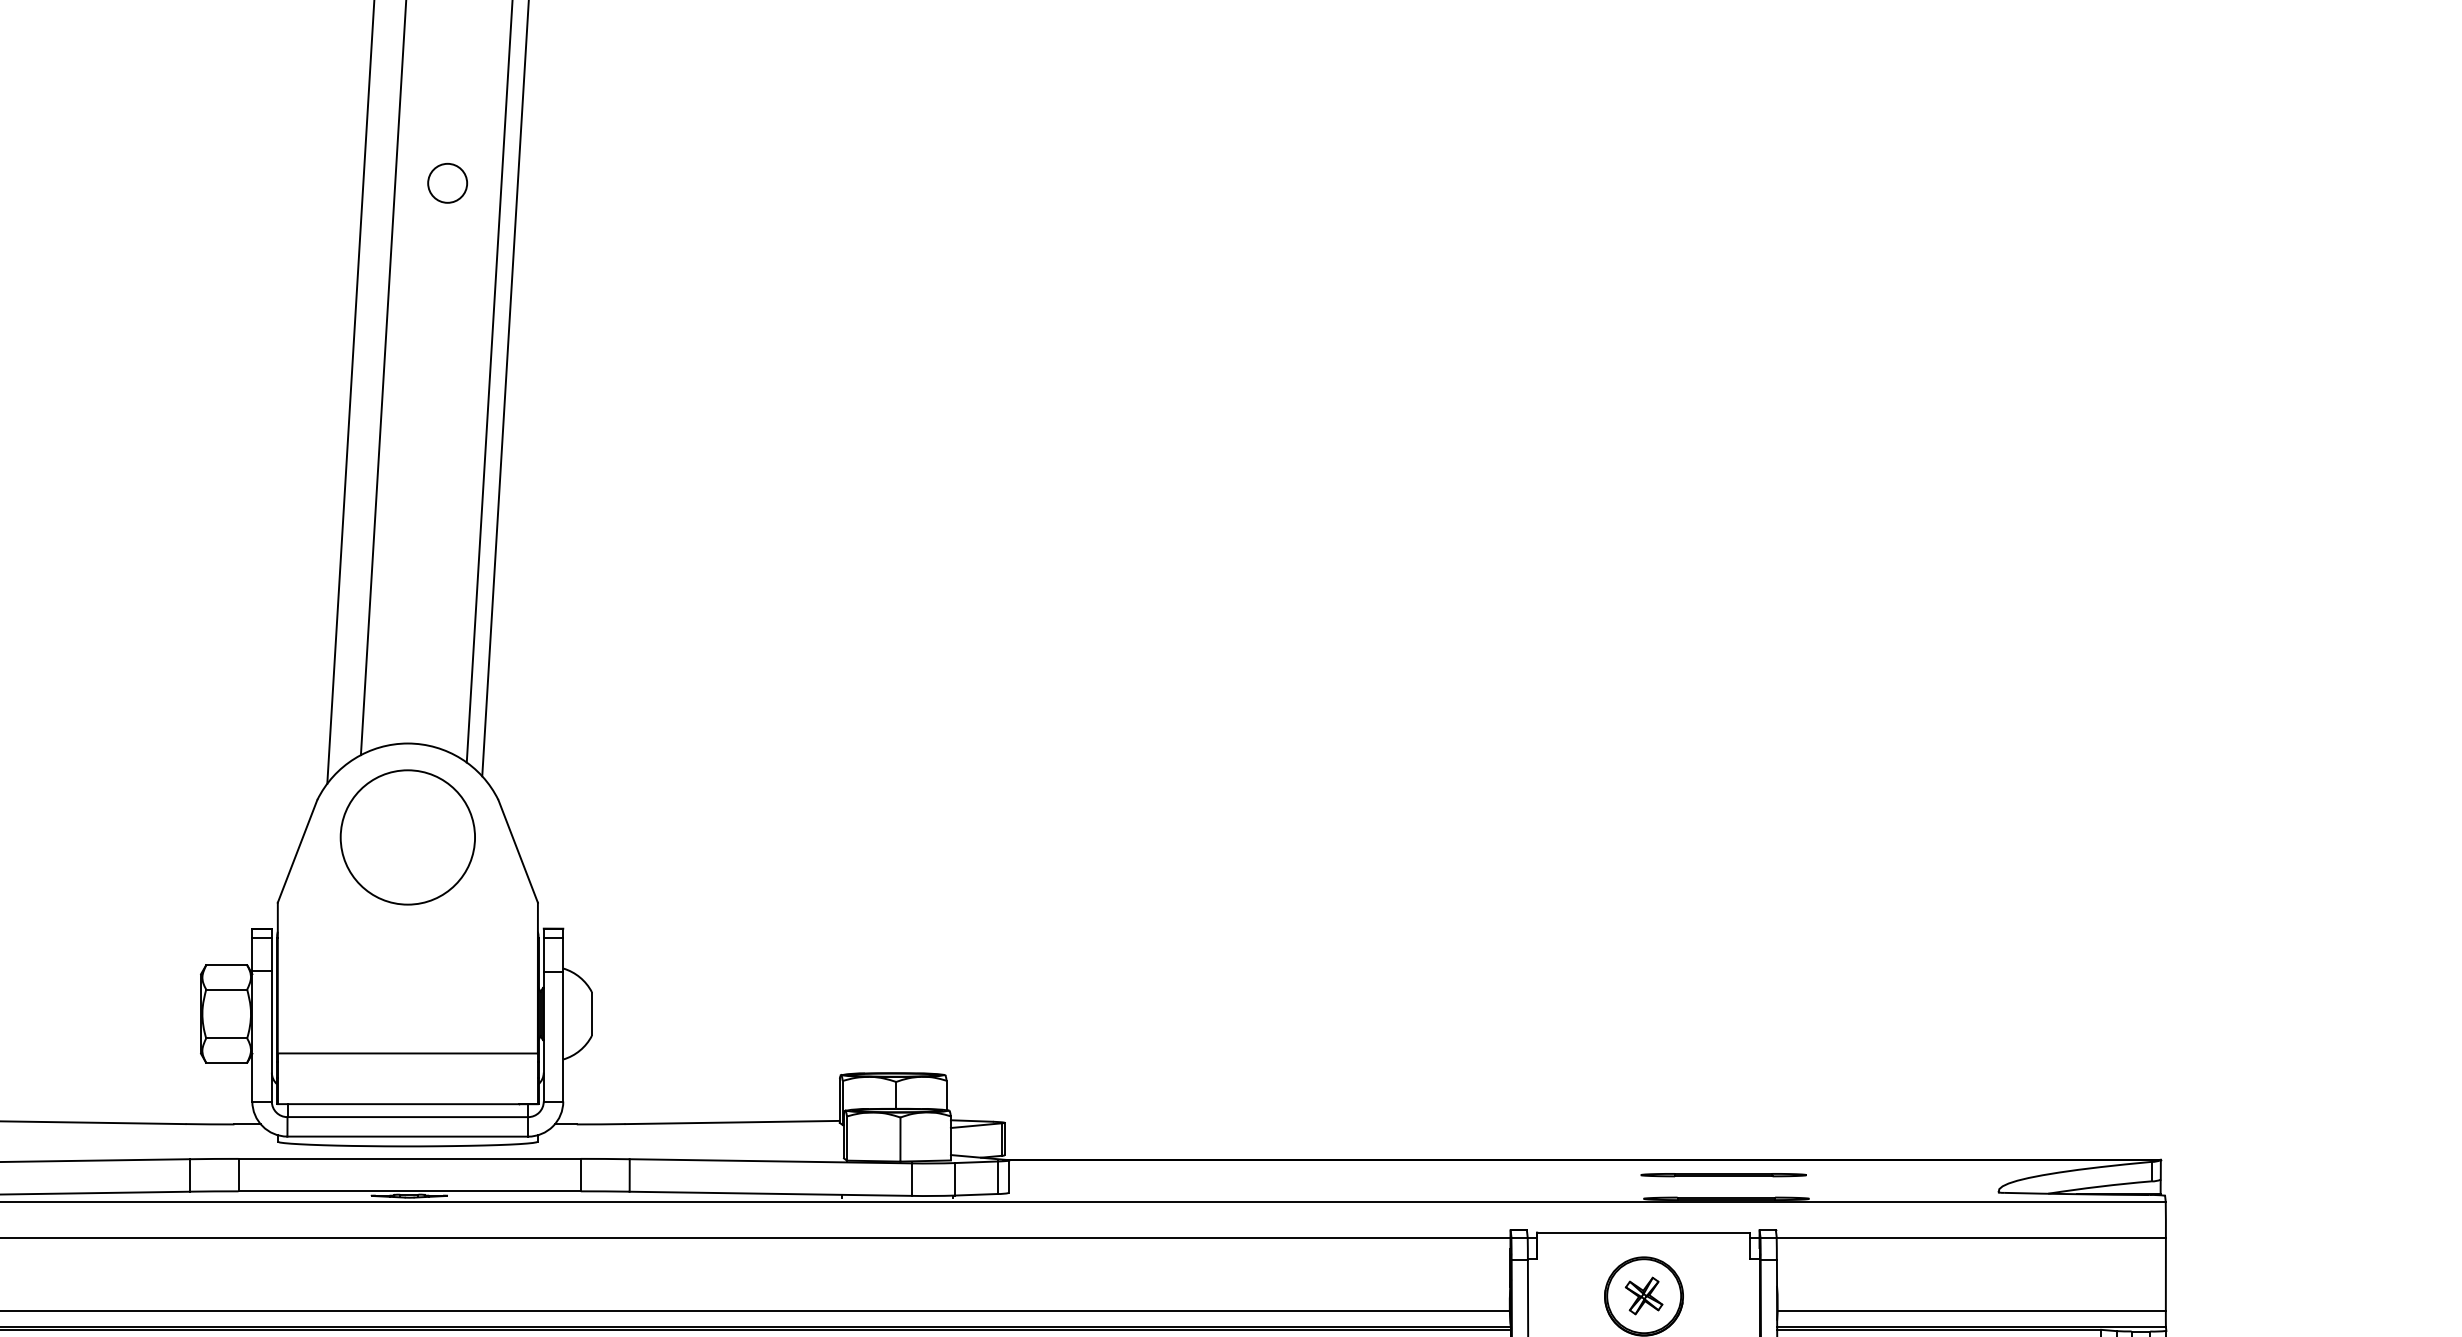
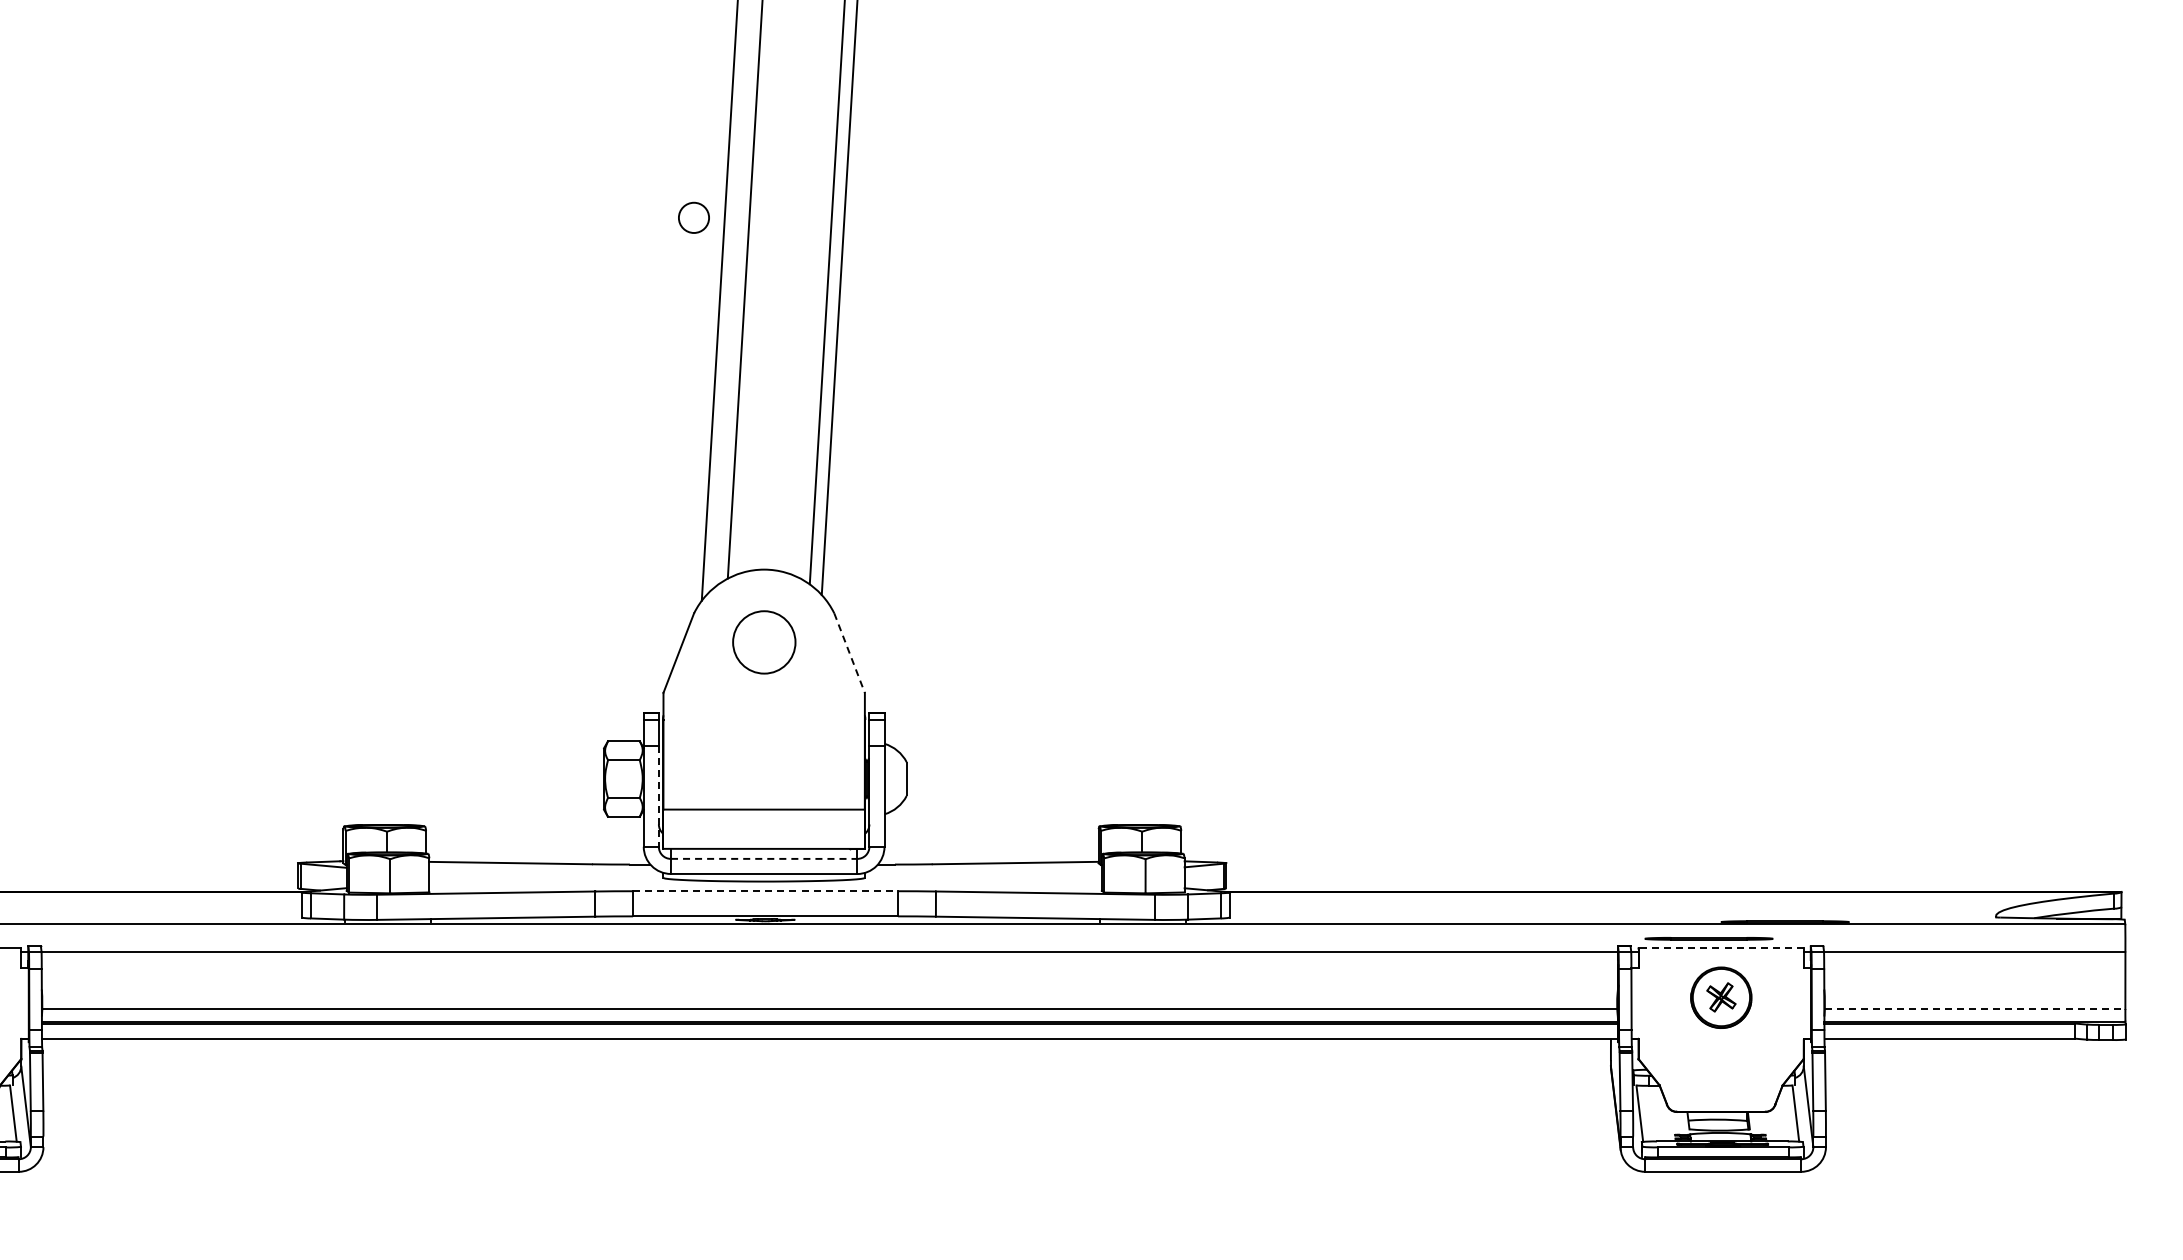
circle: (447, 182) -> (693, 217), moved
circle: (408, 837) -> (764, 642), size x0.6
line: (518, 851) -> (849, 653), solid -> dashed
line: (271, 1036) -> (658, 796), solid -> dashed
line: (408, 1116) -> (764, 858), solid -> dashed
line: (409, 1159) -> (765, 891), solid -> dashed
line: (1723, 1174) -> (1708, 938), moved
line: (1644, 1232) -> (1721, 948), solid -> dashed
line: (1972, 1311) -> (1975, 1009), solid -> dashed

